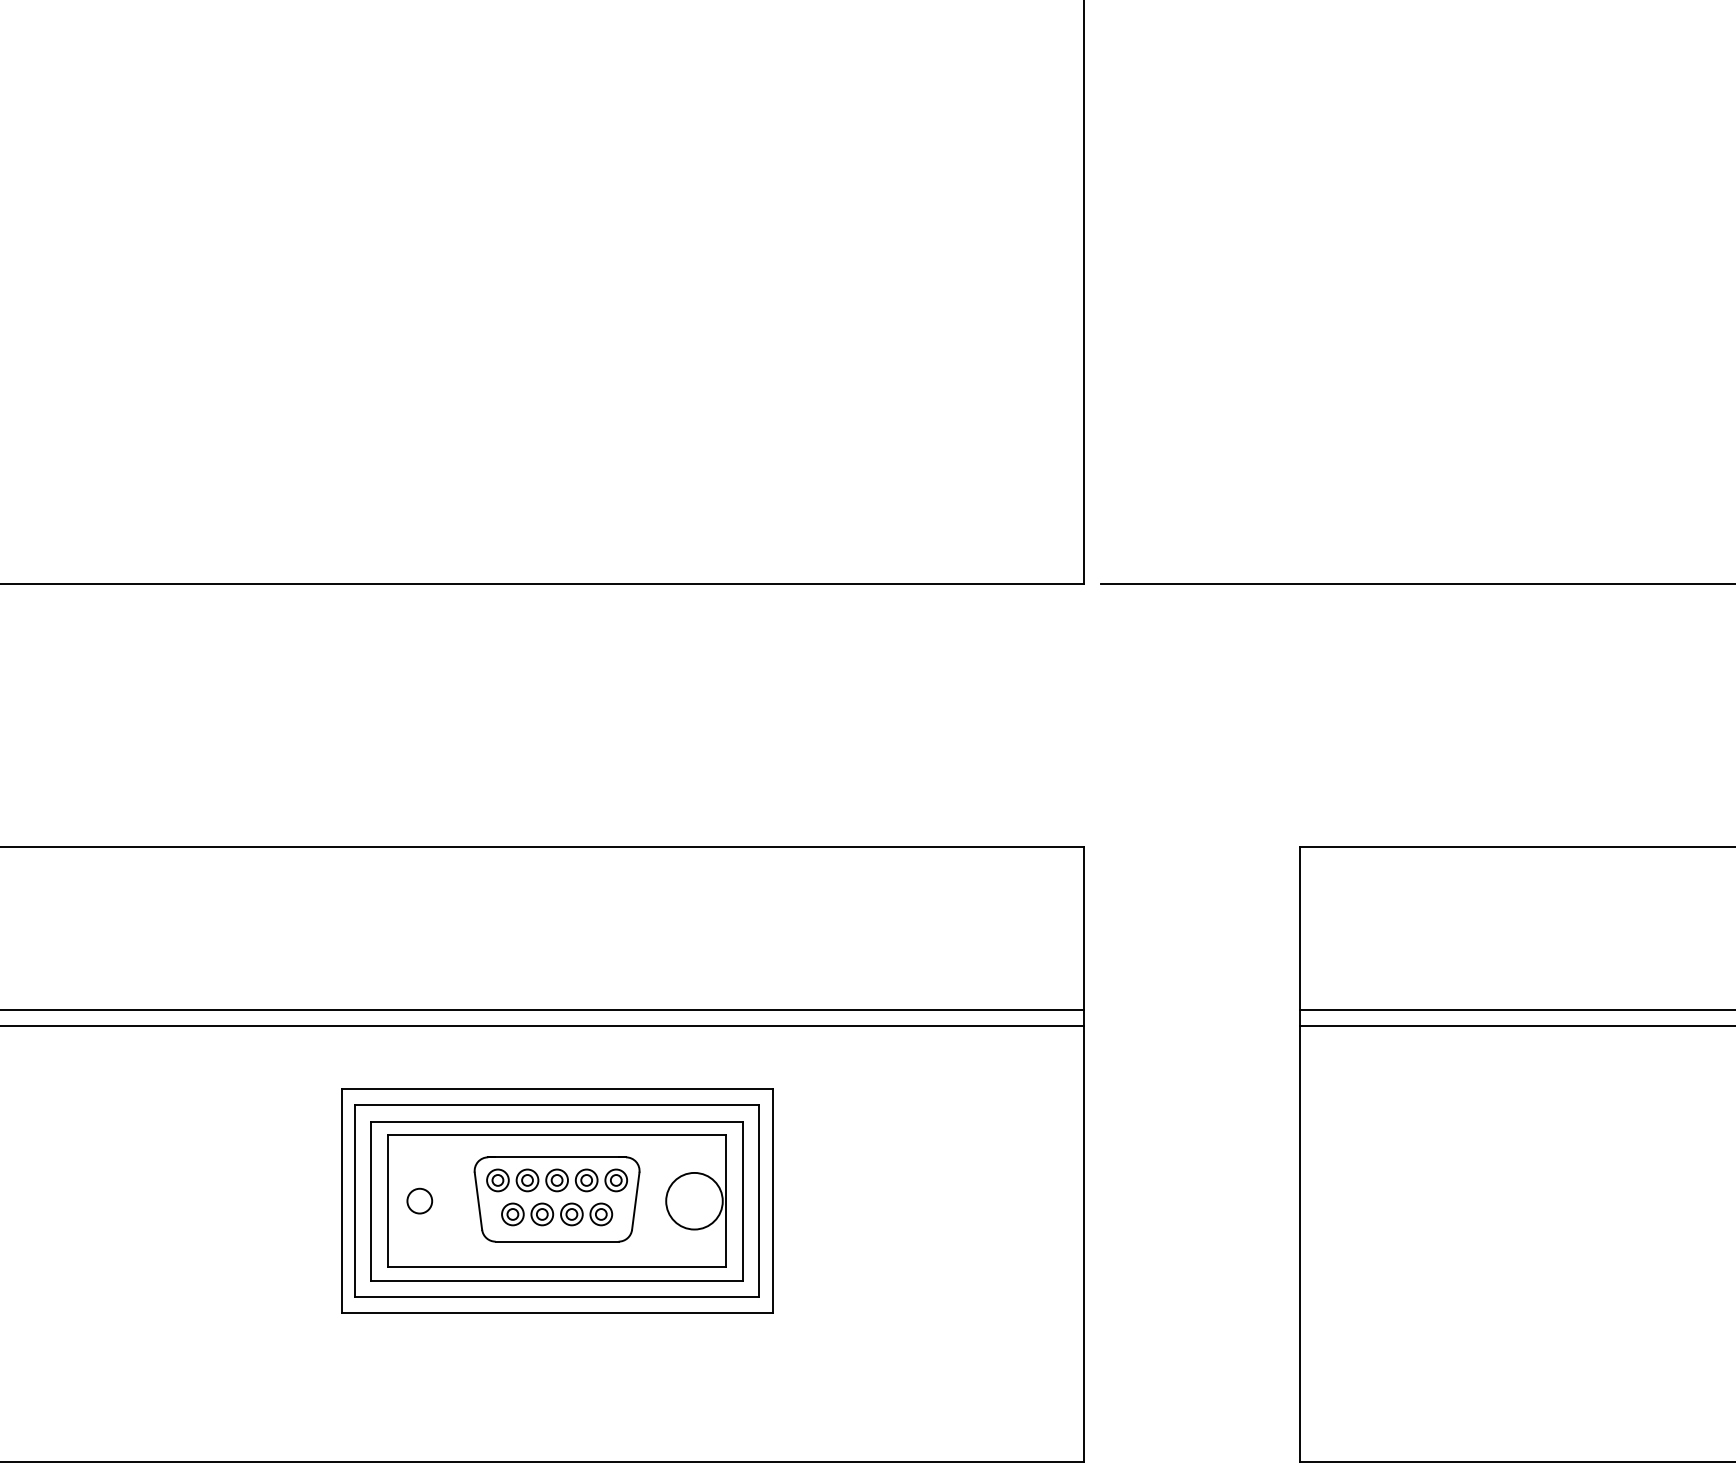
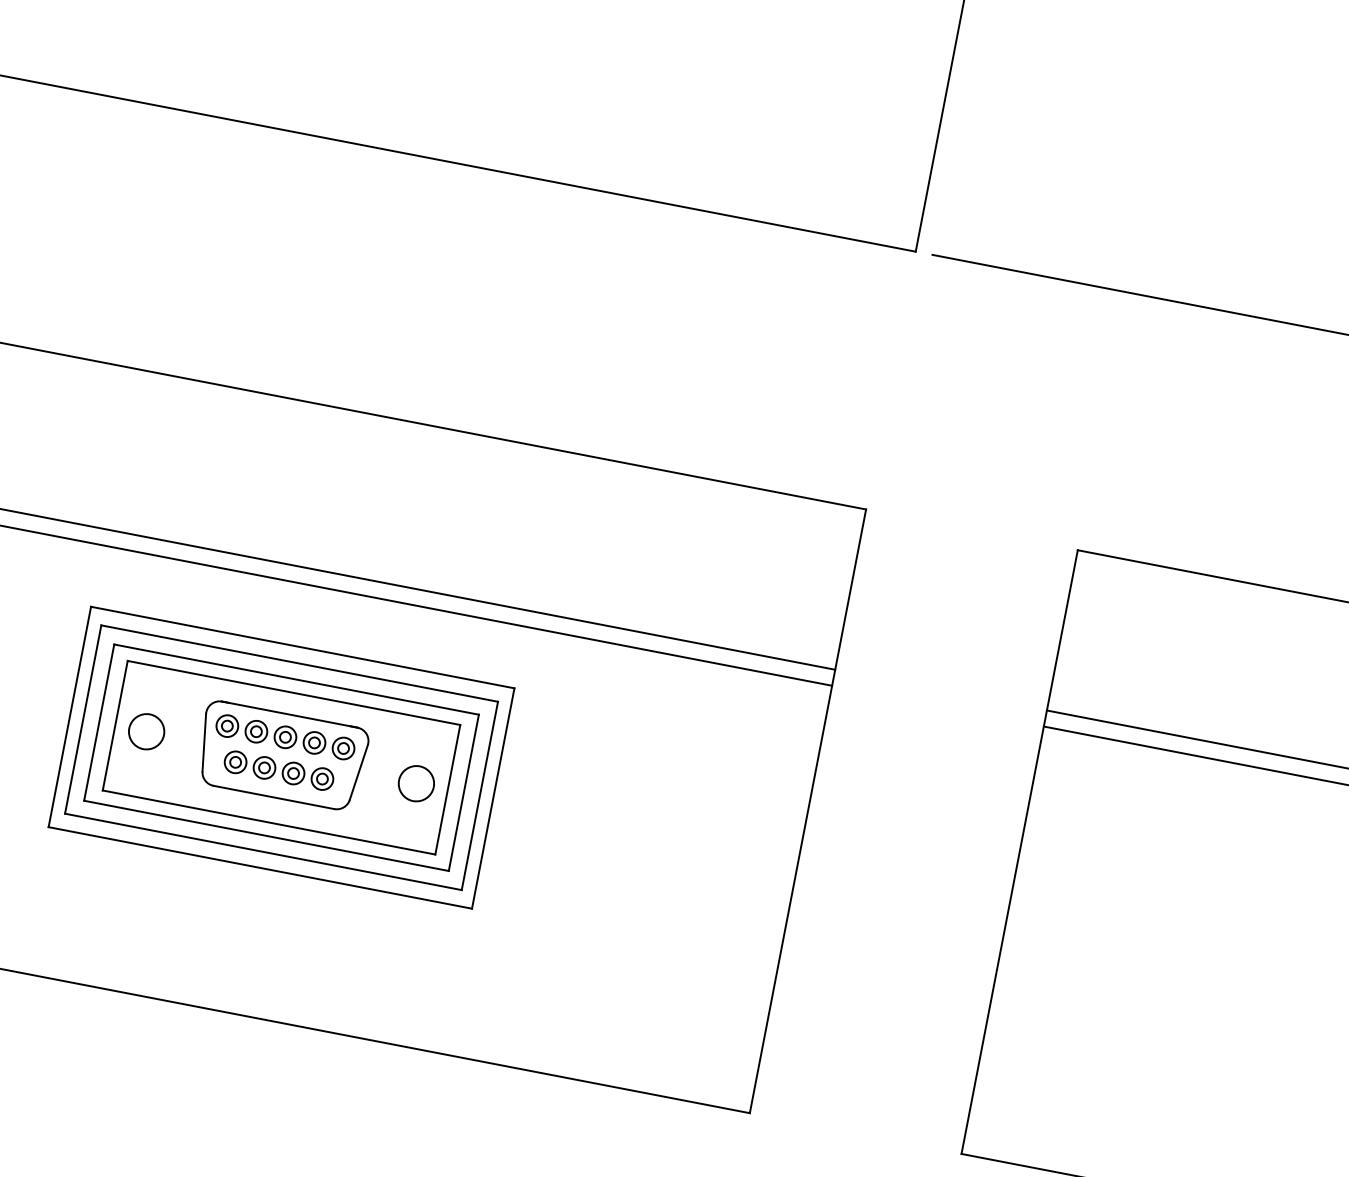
circle: (419, 1200) -> (146, 730), size x1.43
circle: (694, 1200) -> (416, 782), size x0.62

